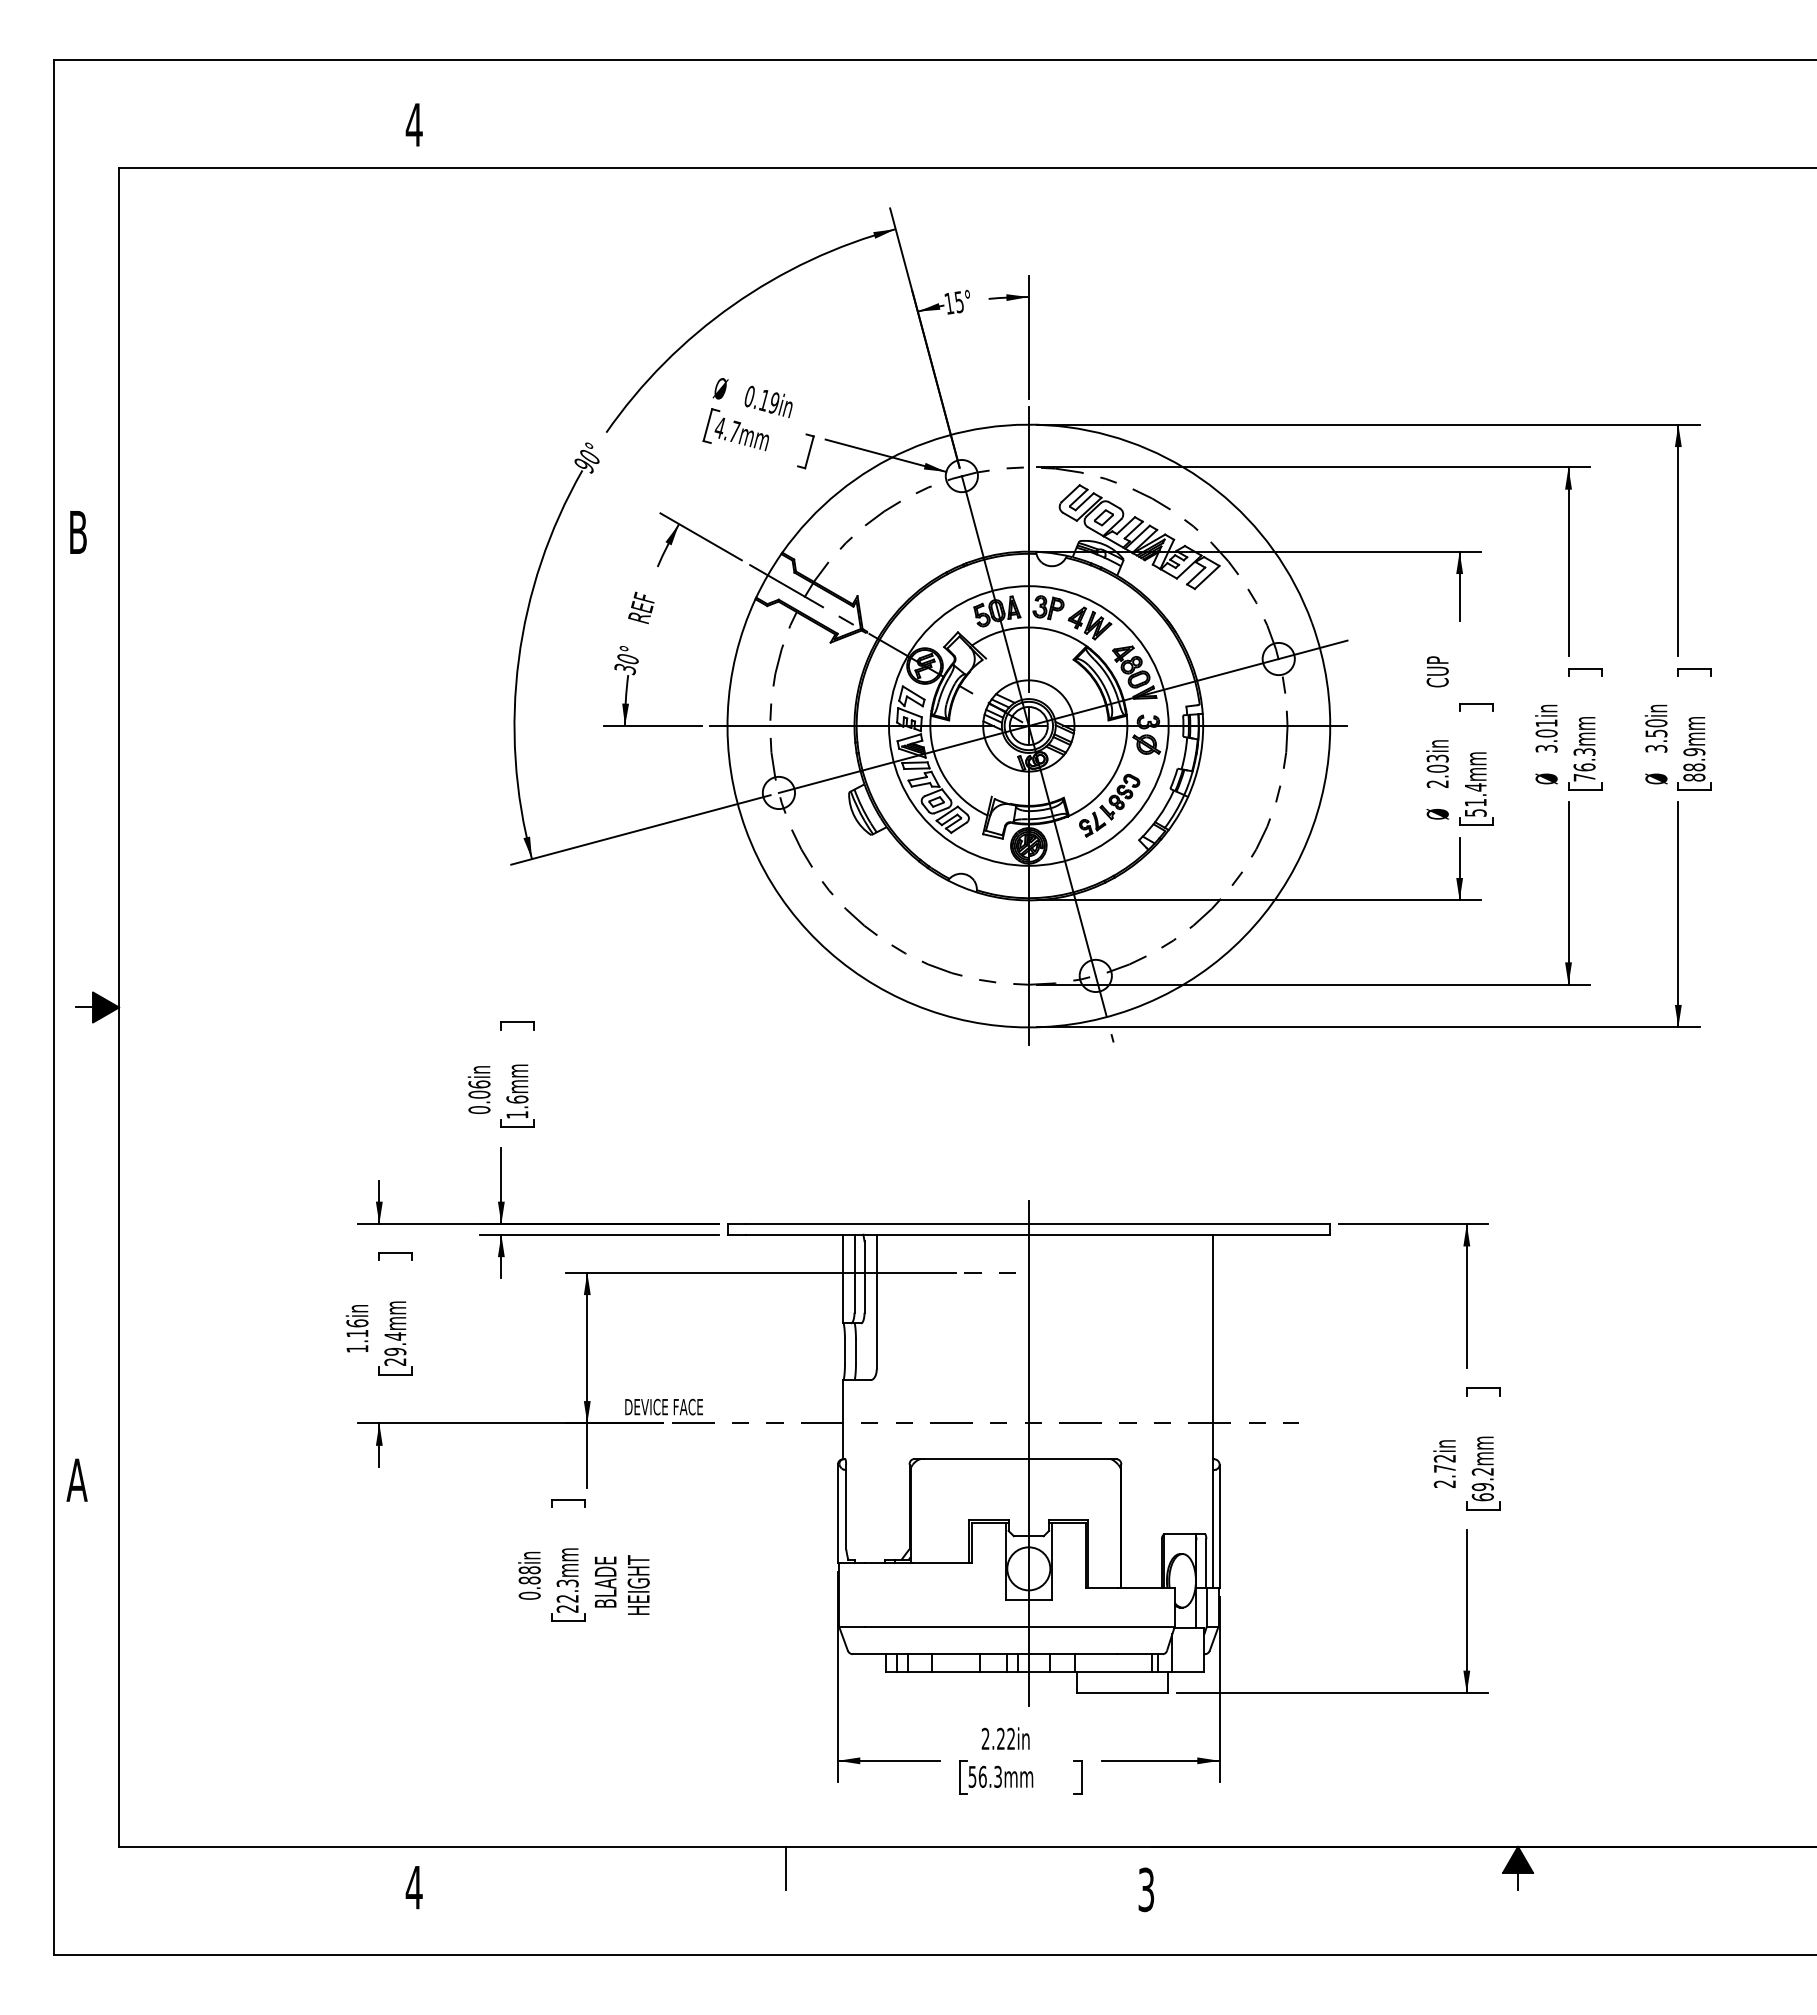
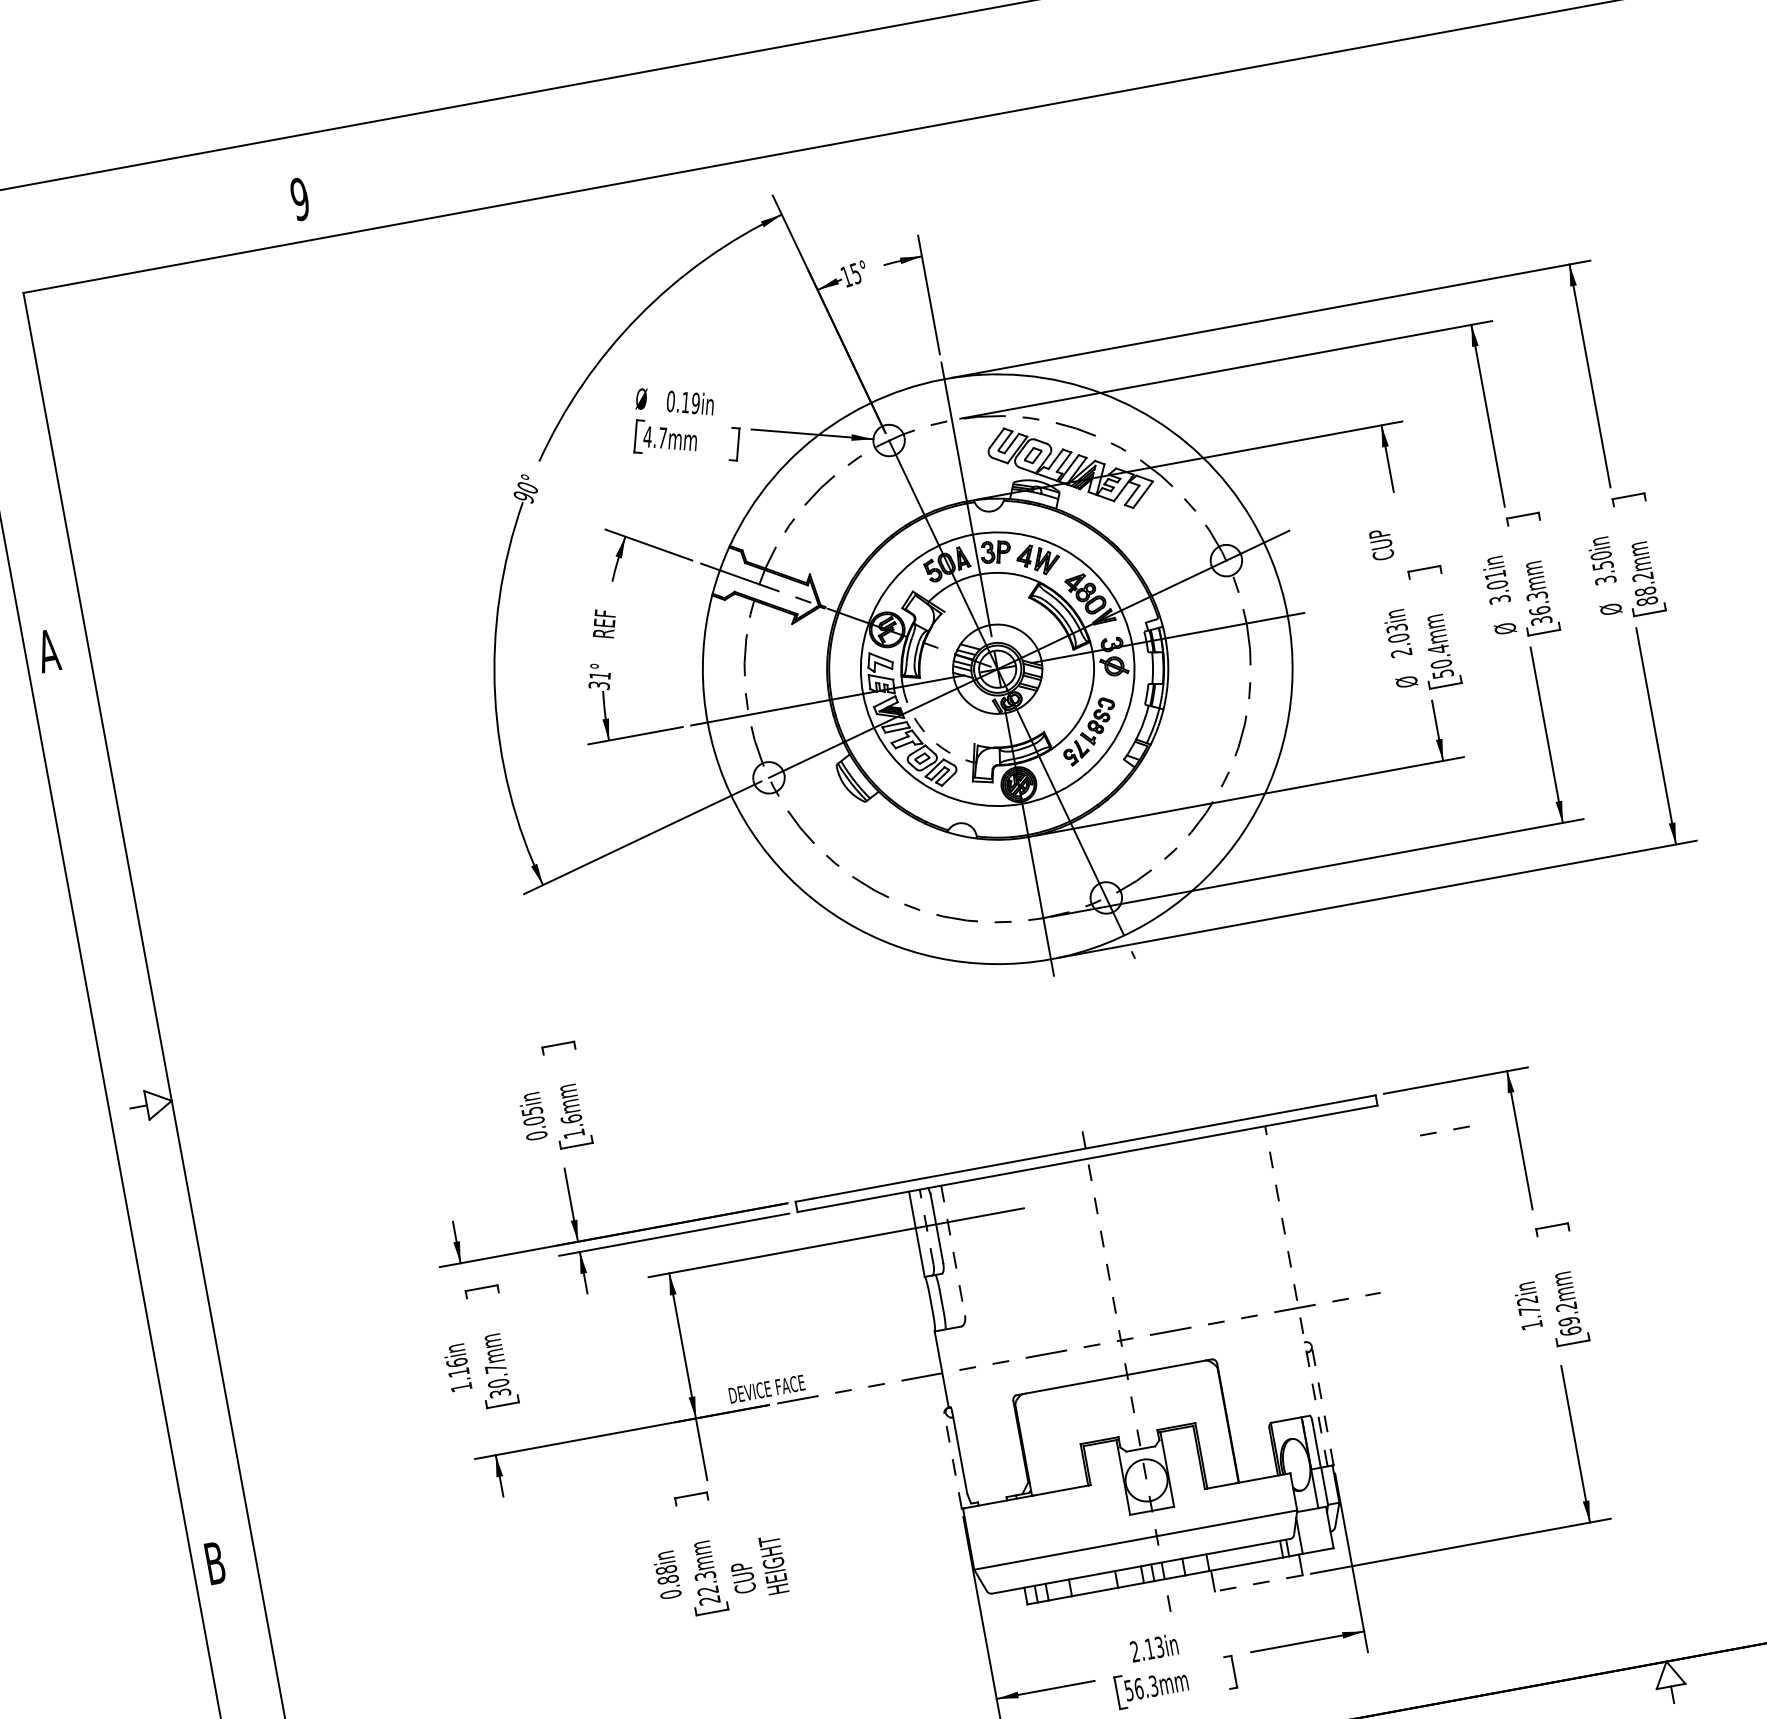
text: (413, 124) -> (299, 199), 4 -> 9
text: (77, 532) -> (47, 651), B -> A
text: (628, 659) -> (600, 675), 30° -> 31°
text: (1694, 752) -> (1643, 577), 88.9mm -> 88.2mm
text: (1584, 777) -> (1541, 620), 76.3mm -> 36.3mm
arc: (945, 779) -> (926, 735), solid -> dashed
text: (1475, 802) -> (1441, 663), 51.4mm -> 50.4mm
fill: (106, 1007) -> (159, 1103), removed
text: (479, 1084) -> (532, 1111), 0.06in -> 0.05in
line: (981, 1272) -> (1436, 1132), moved
line: (854, 1273) -> (926, 1226), solid -> dashed
line: (876, 1302) -> (952, 1250), solid -> dashed
text: (395, 1348) -> (498, 1380), 29.4mm -> 30.7mm
line: (1213, 1411) -> (1296, 1296), solid -> dashed
line: (1028, 1452) -> (1125, 1368), solid -> dashed
text: (76, 1479) -> (214, 1562), A -> B
text: (1444, 1483) -> (1531, 1324), 2.72in -> 1.72in
line: (837, 1513) -> (952, 1460), solid -> dashed
line: (1219, 1526) -> (1322, 1405), solid -> dashed
text: (605, 1582) -> (741, 1568), BLADE -> CUP
line: (1122, 1693) -> (1258, 1583), solid -> dashed
text: (1005, 1738) -> (1154, 1647), 2.22in -> 2.13in
fill: (1517, 1859) -> (1668, 1673), removed

